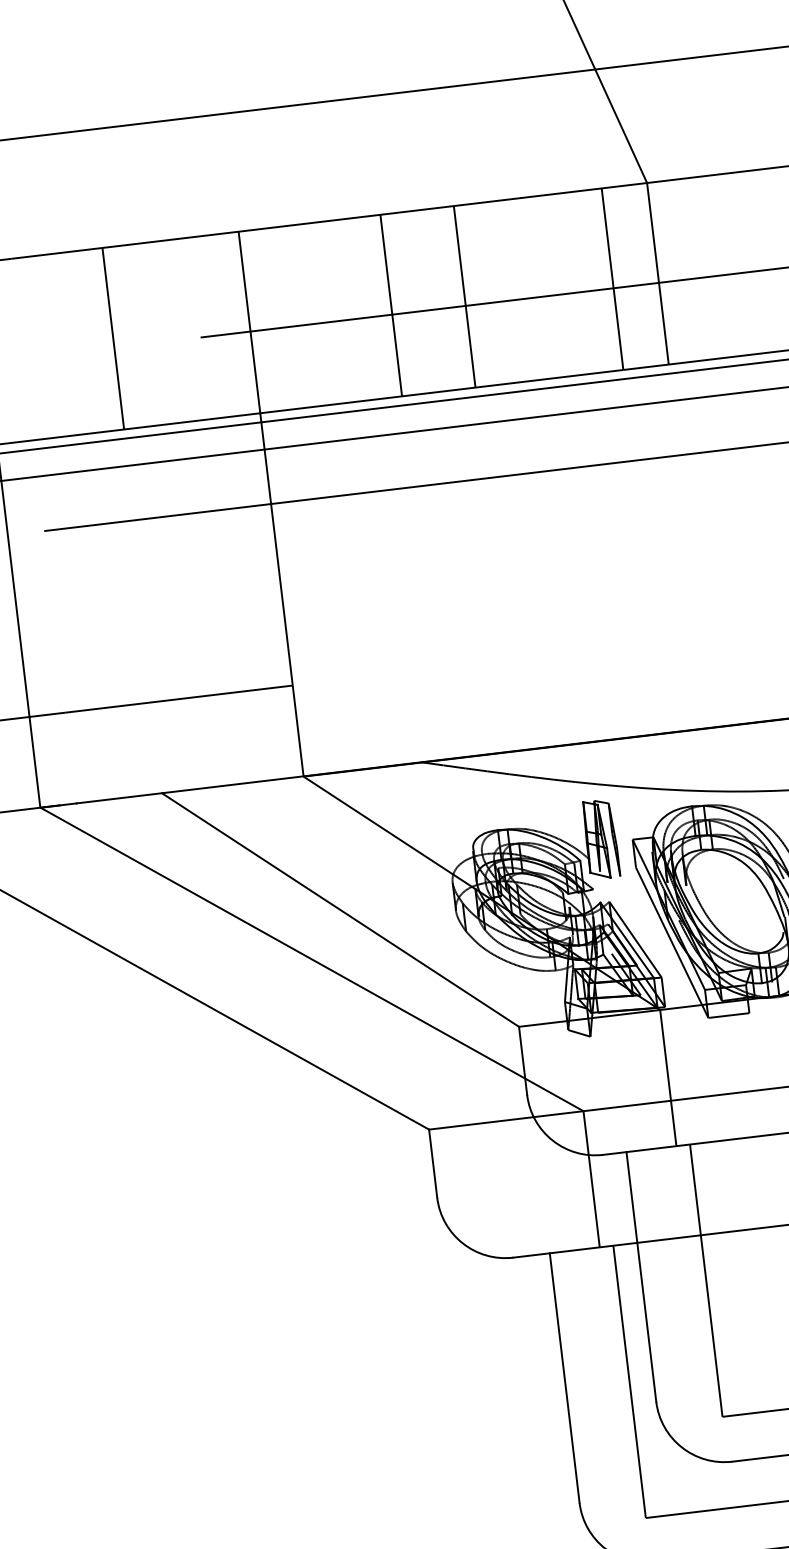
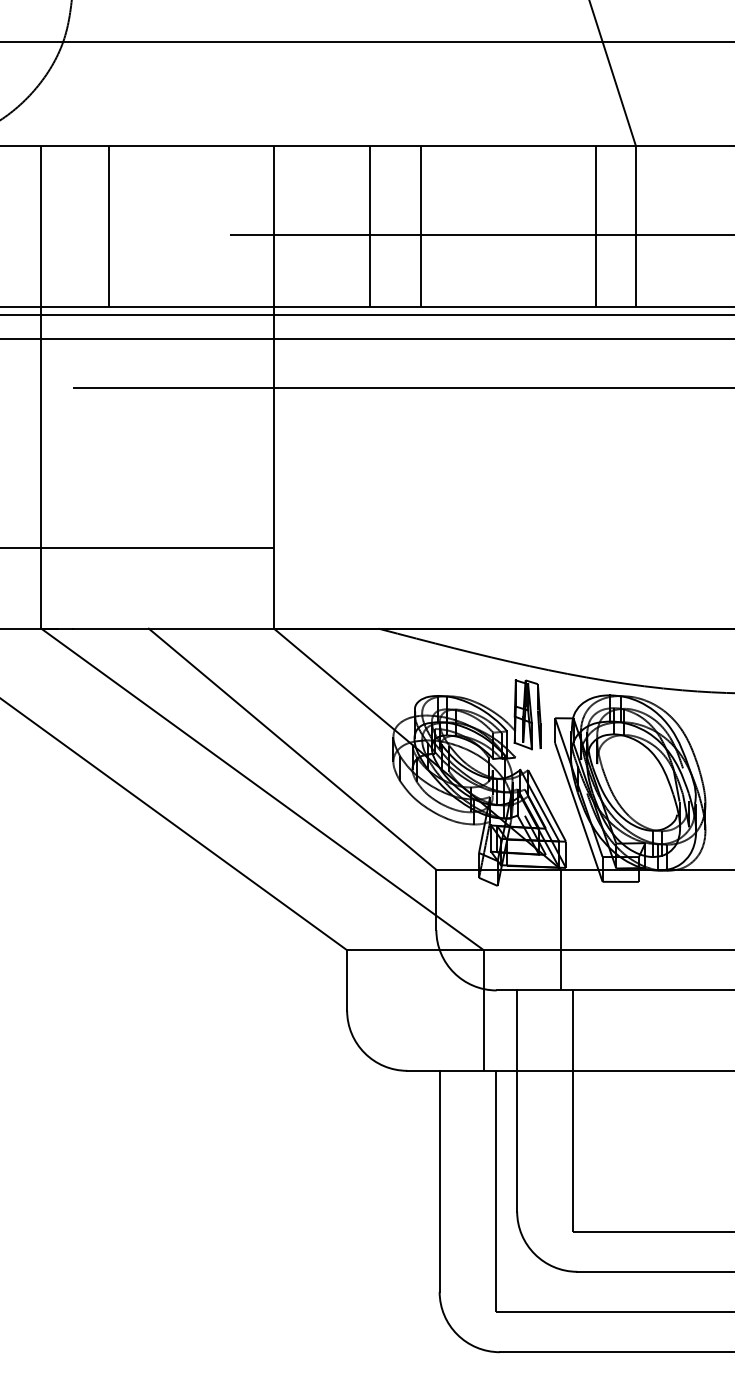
line: (464, 296) -> (420, 226), moved
line: (390, 305) -> (369, 226), moved
line: (113, 338) -> (108, 226), moved

